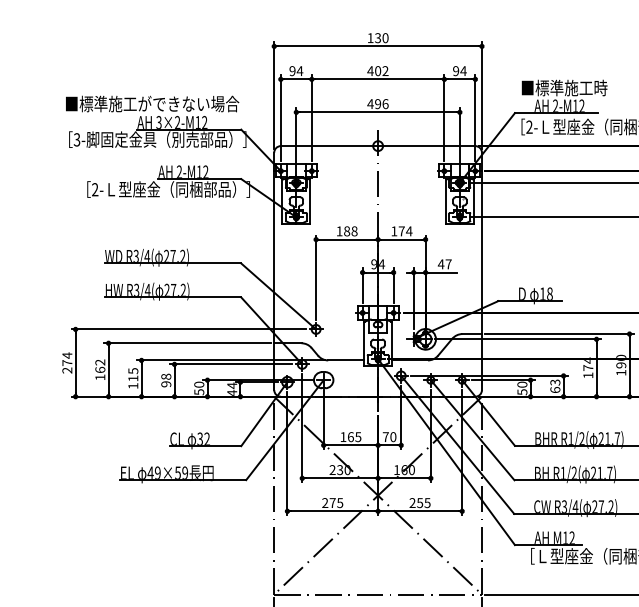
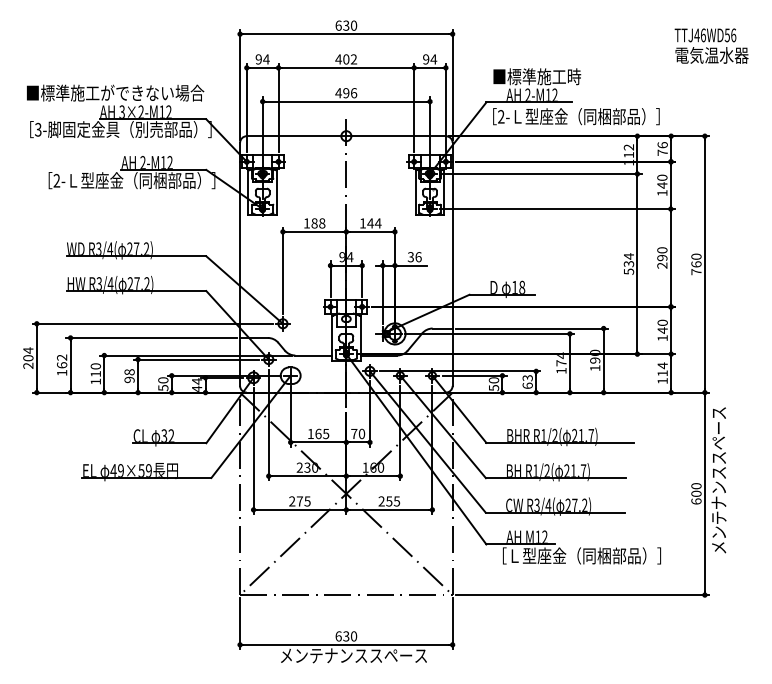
text: (370, 37) -> (338, 25), 130 -> 630
text: (401, 231) -> (370, 223), 174 -> 144
text: (444, 264) -> (414, 257), 47 -> 36
text: (67, 363) -> (28, 358), 274 -> 204
text: (132, 371) -> (95, 366), 115 -> 110

